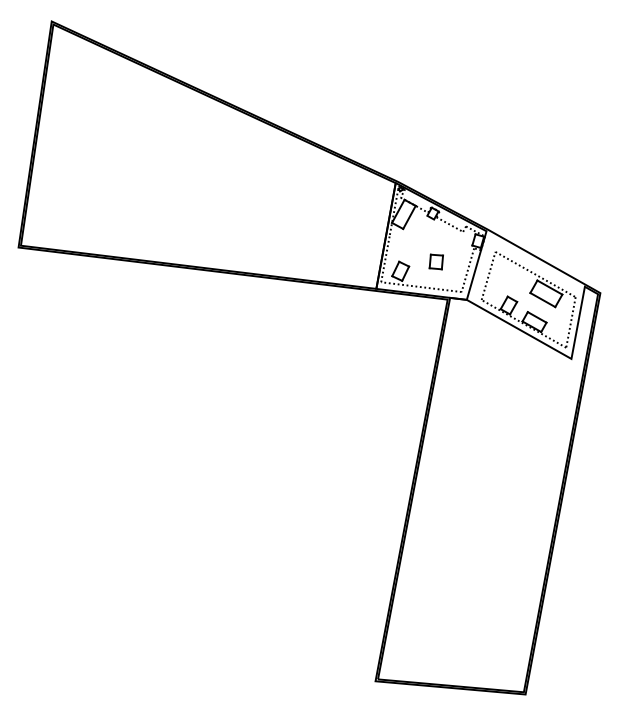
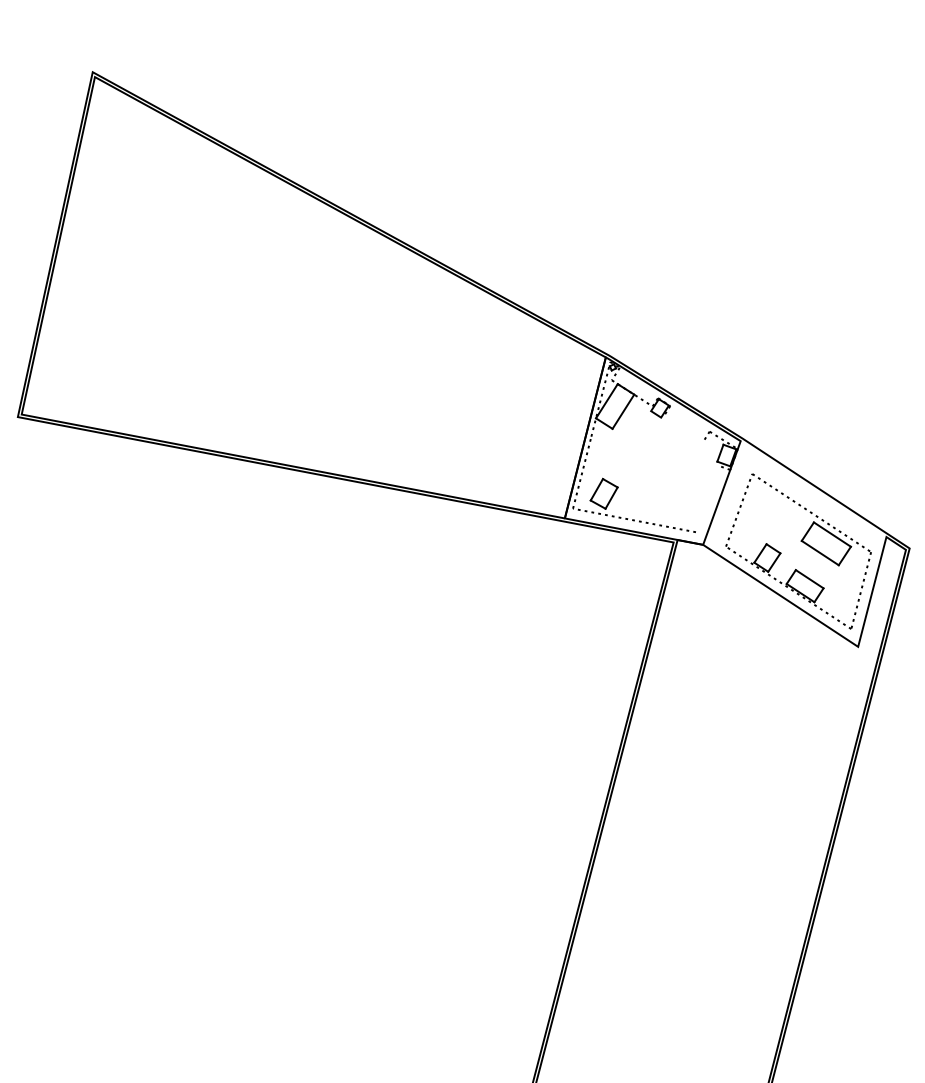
line: (449, 224) -> (684, 426), removed
part: (435, 261) -> (658, 482), removed
line: (467, 270) -> (707, 499), removed

